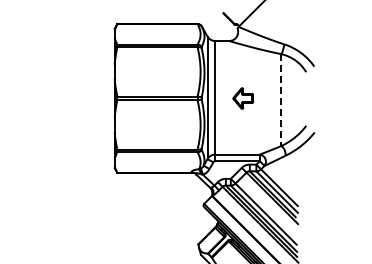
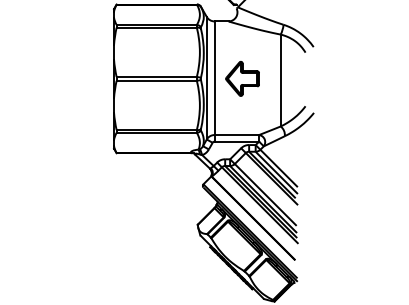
part: (243, 98) -> (242, 78), size x1.67
line: (281, 100) -> (280, 80), dashed -> solid

